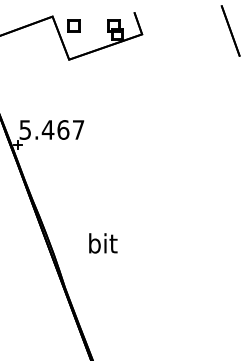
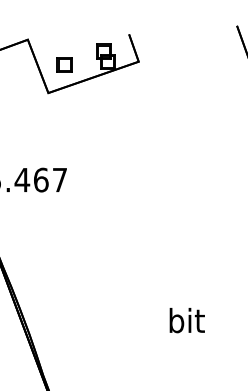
part: (73, 25) -> (63, 64), moved
text: (103, 243) -> (187, 320), moved

